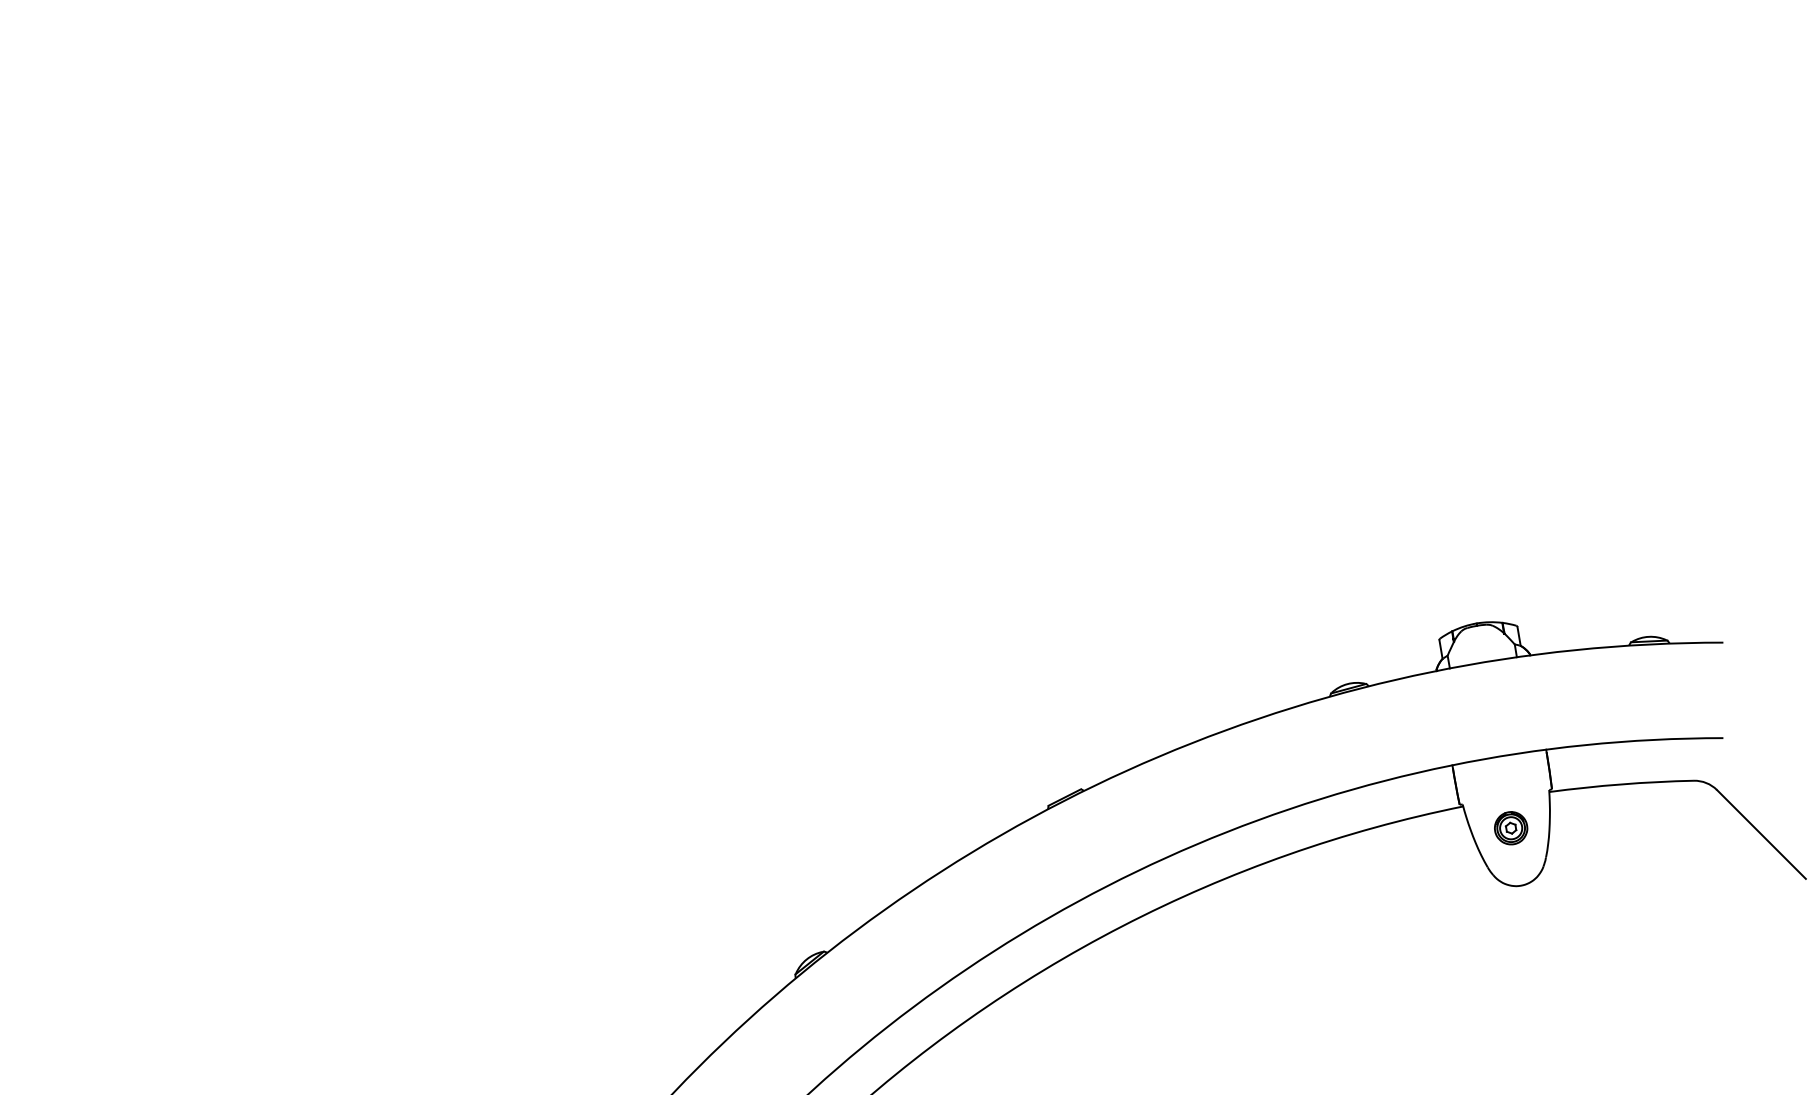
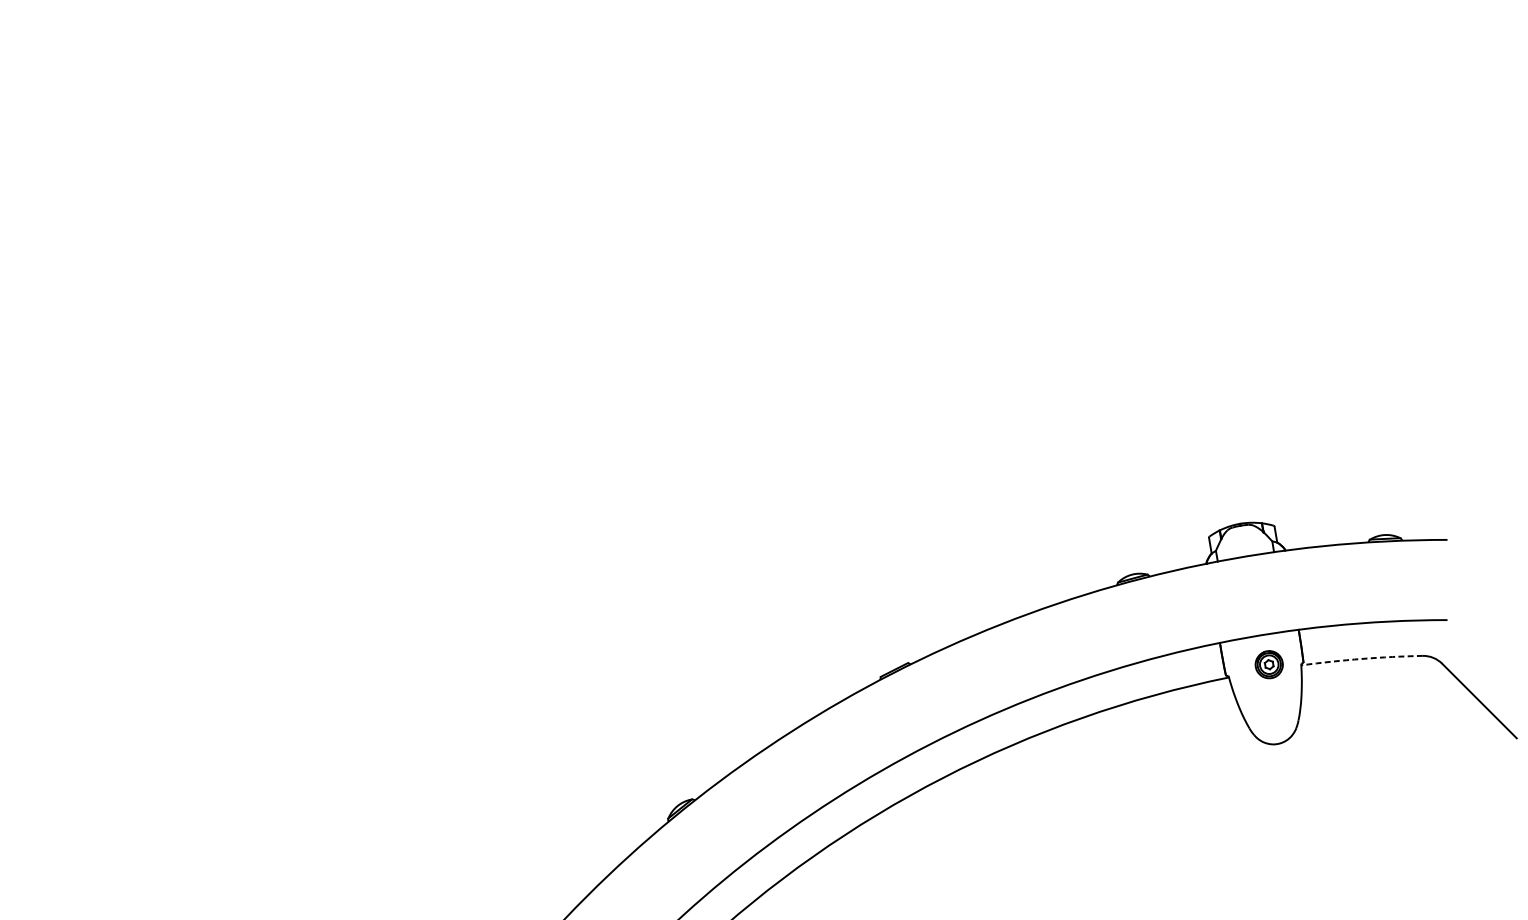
arc: (1621, 784) -> (1361, 659), solid -> dashed
part: (1511, 828) -> (1269, 664), moved

